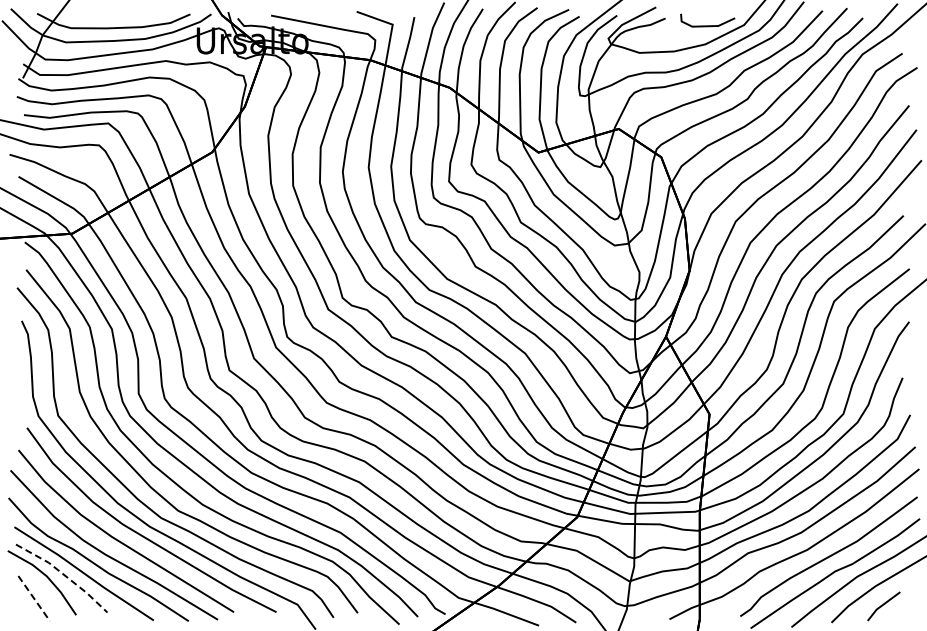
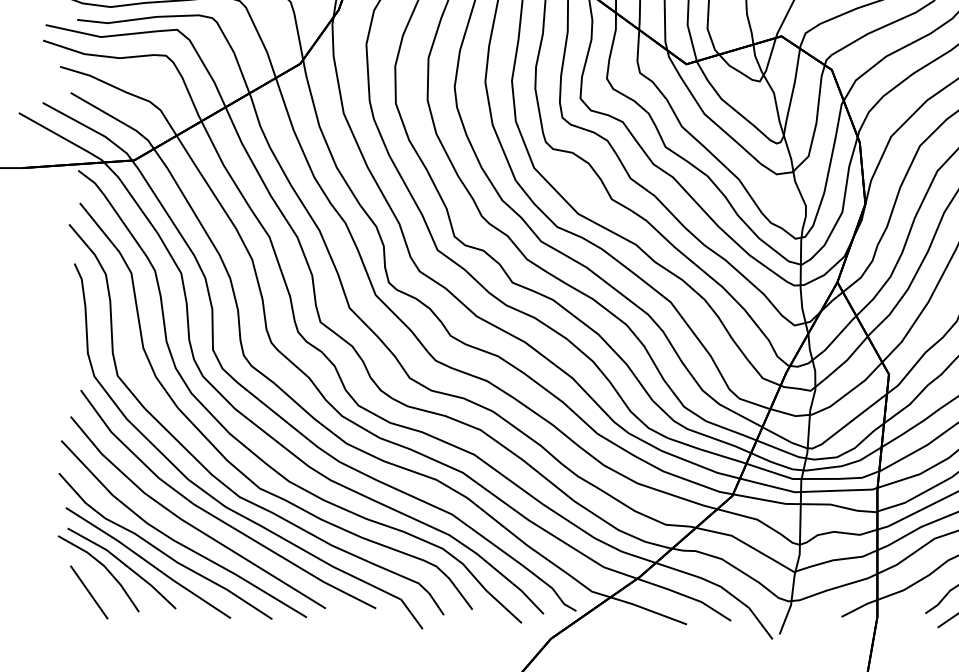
line: (64, 575) -> (125, 565), dashed -> solid
line: (34, 598) -> (89, 592), dashed -> solid

